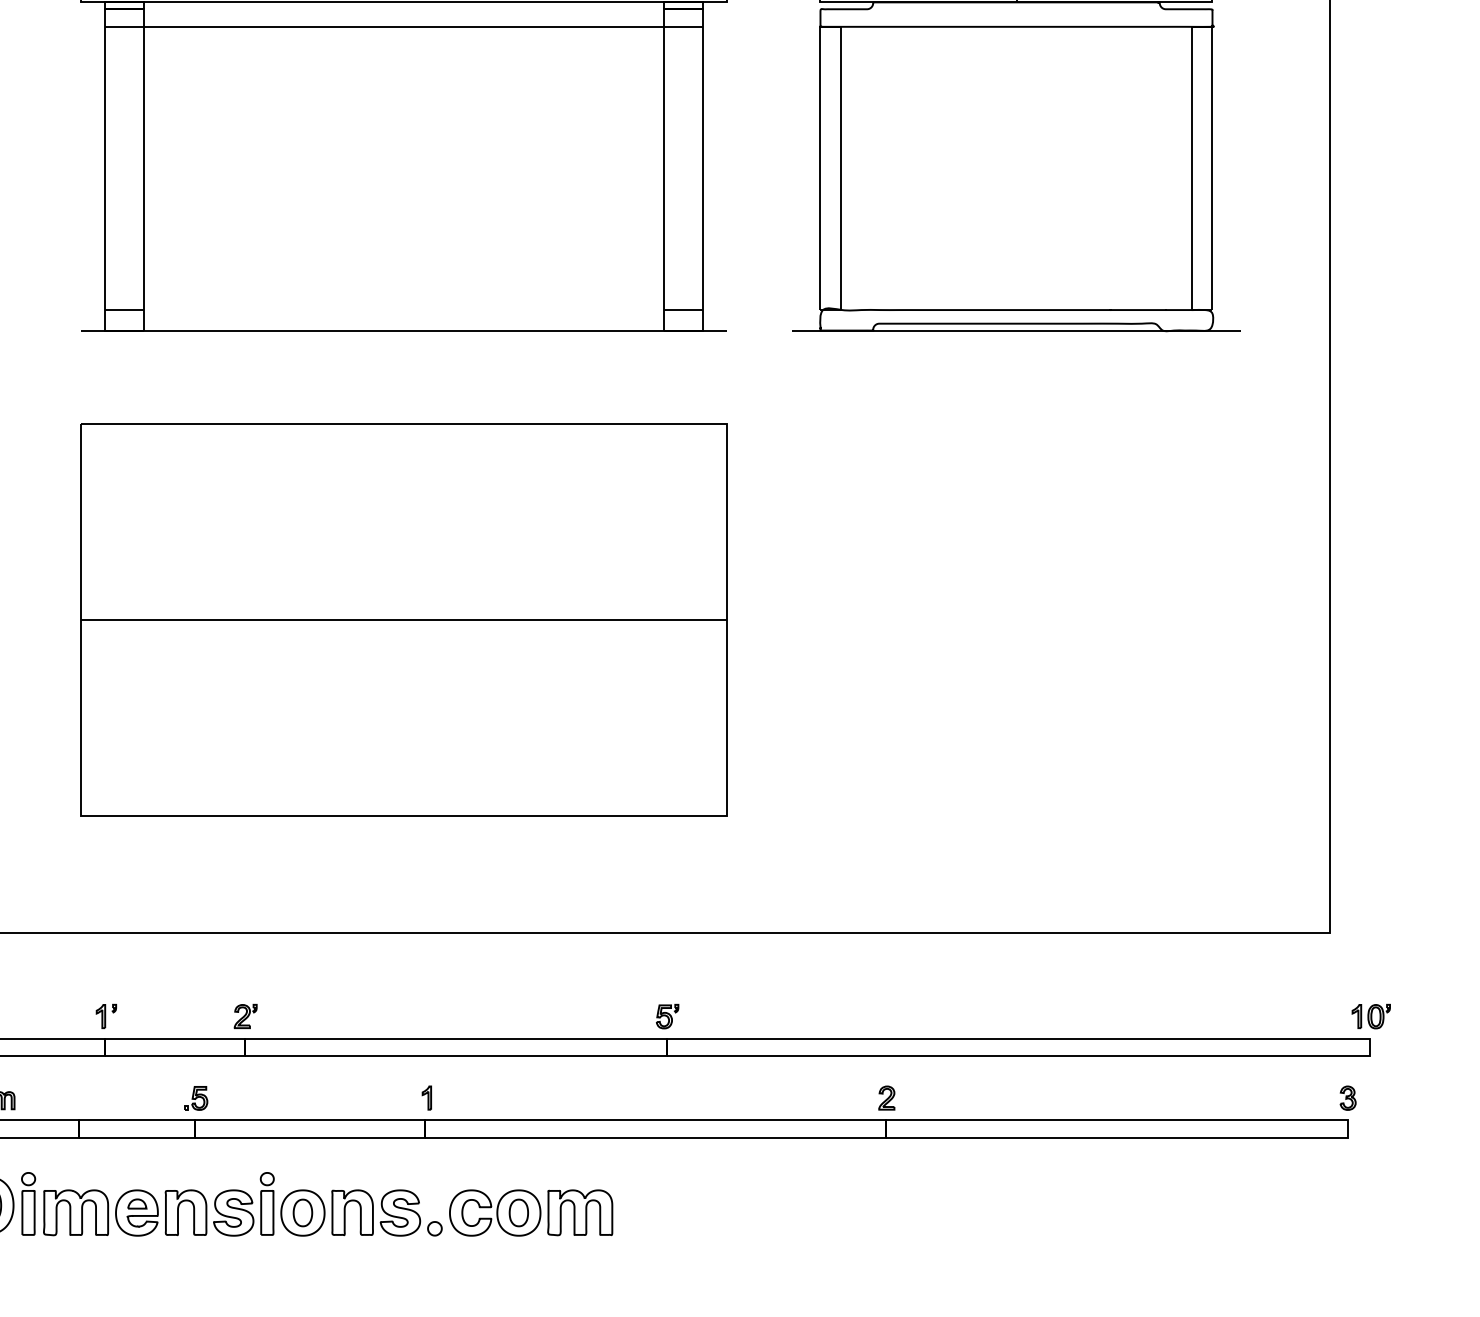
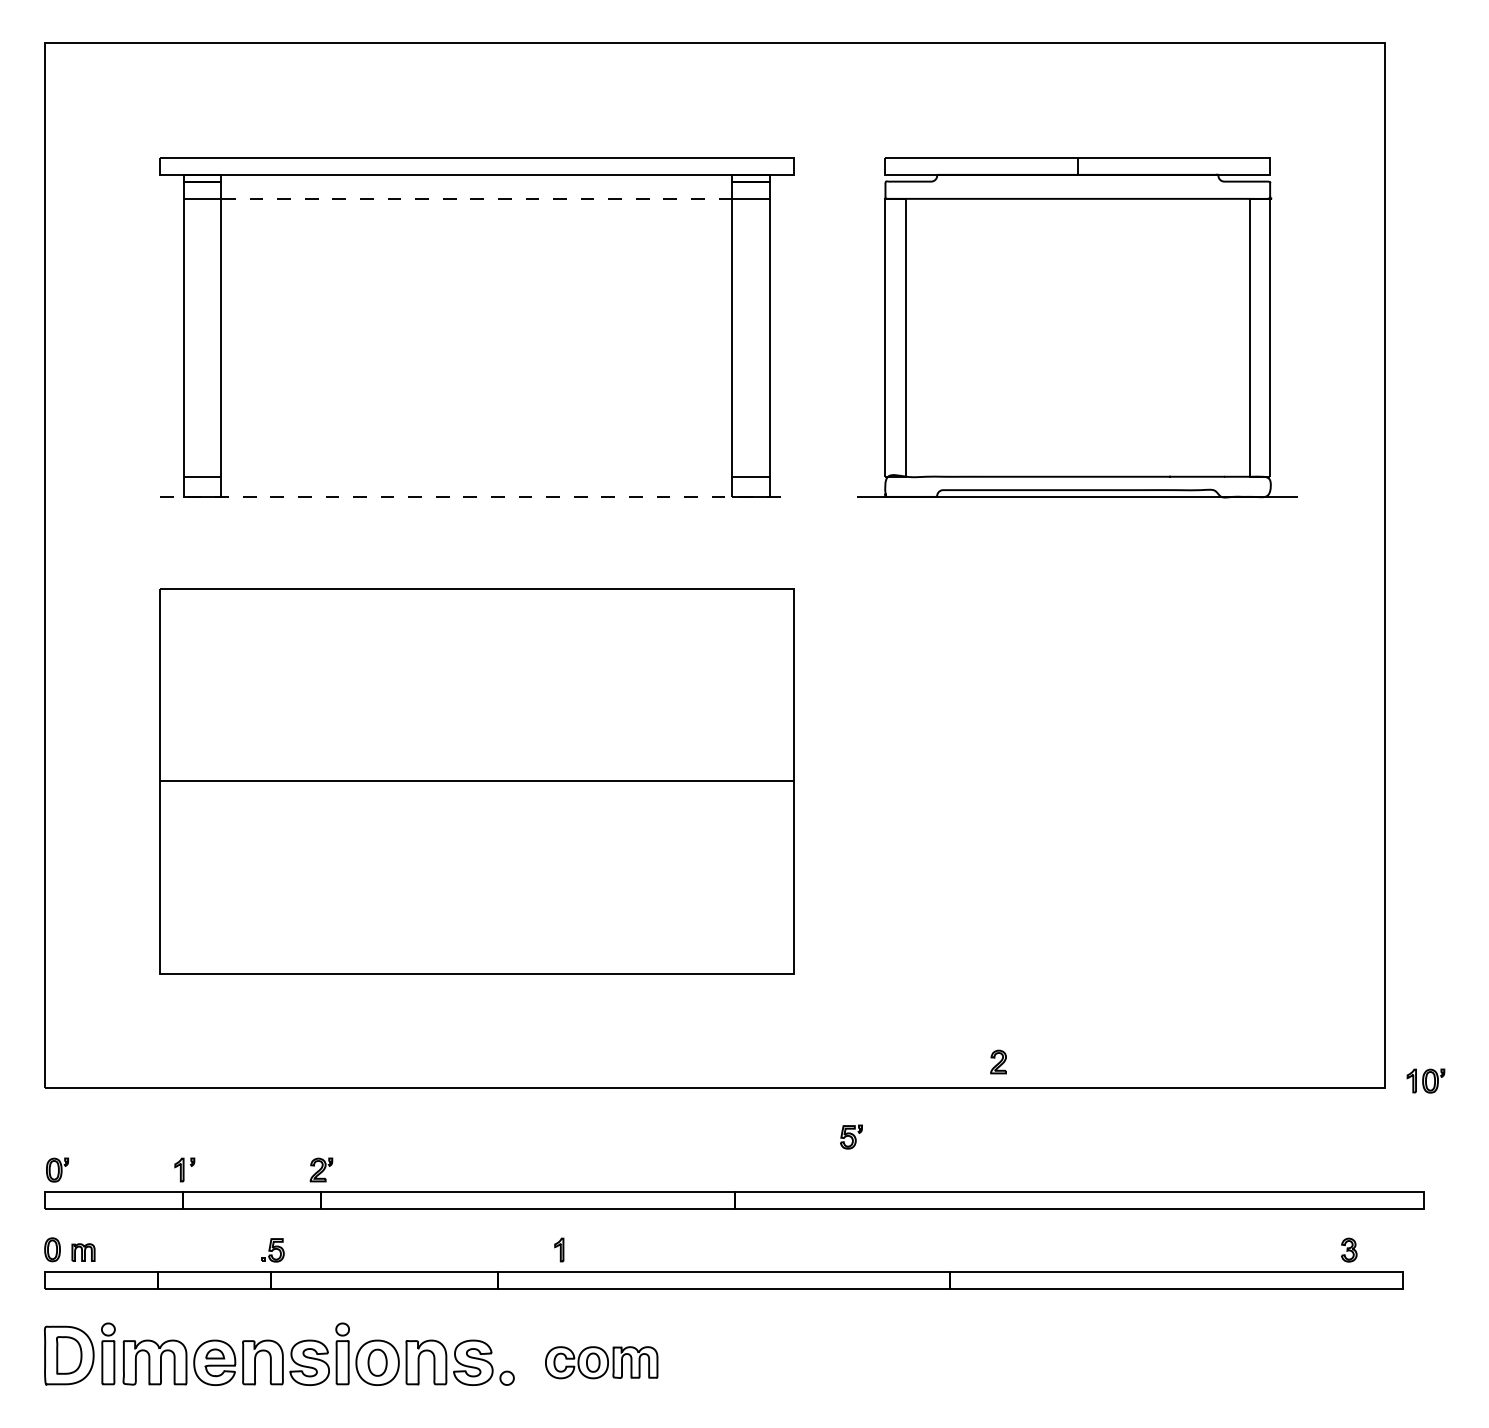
line: (403, 26) -> (476, 198), solid -> dashed
line: (403, 330) -> (476, 496), solid -> dashed
part: (667, 1016) -> (851, 1136), moved
part: (1370, 1016) -> (1425, 1080), moved
part: (427, 1097) -> (559, 1249), moved
part: (886, 1097) -> (998, 1061), moved
part: (1348, 1097) -> (1349, 1249), moved
part: (531, 1212) -> (601, 1362), size x0.7

